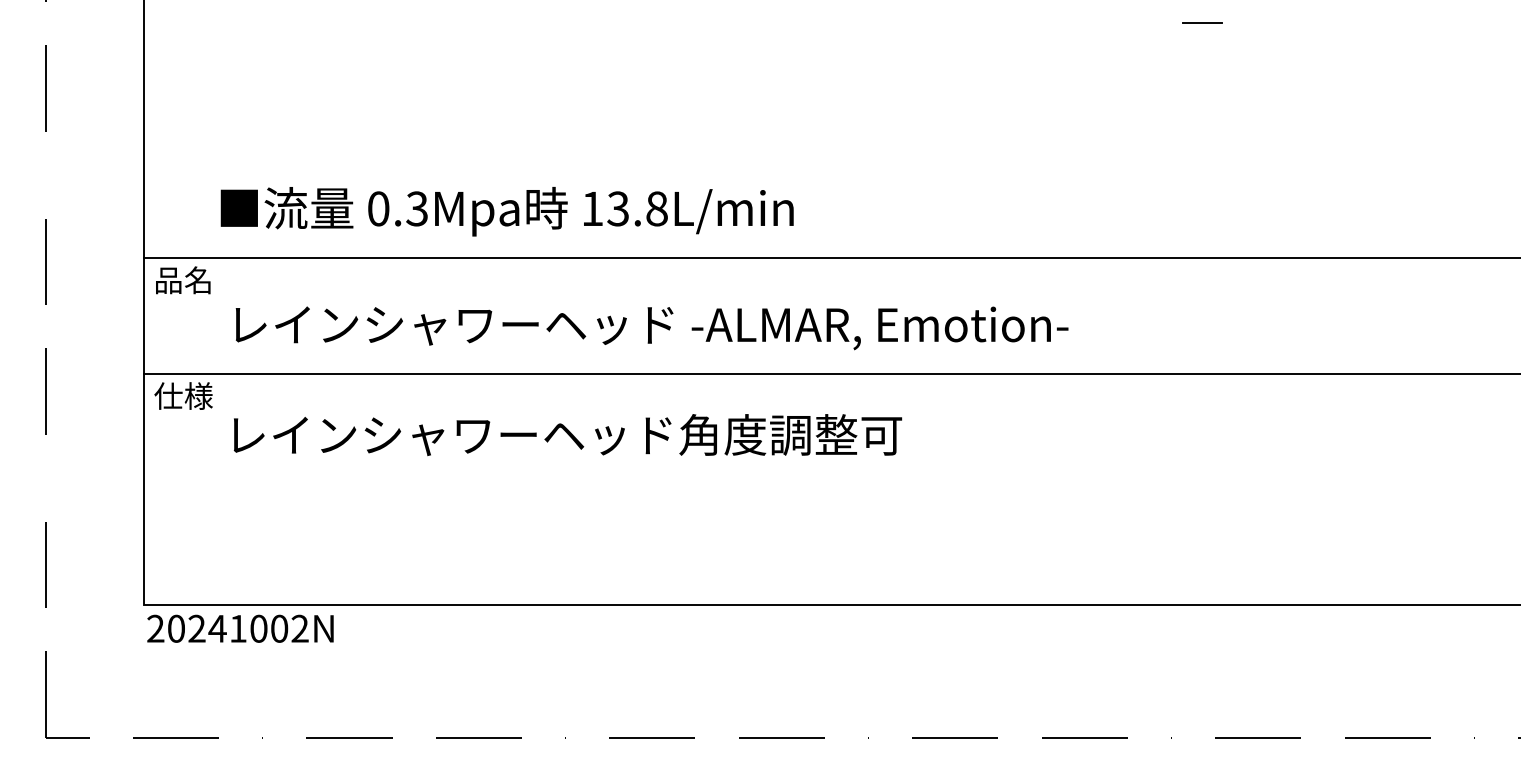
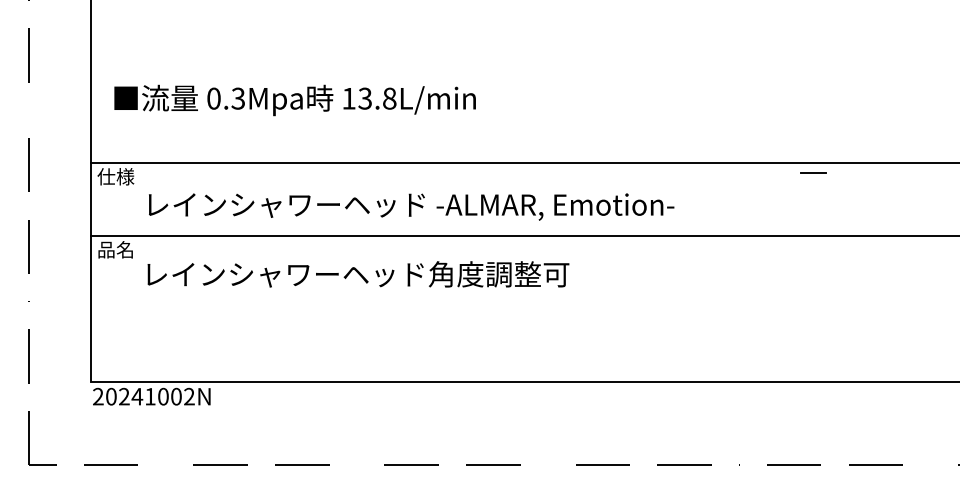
line: (1203, 23) -> (813, 172), moved
text: (506, 211) -> (294, 100), moved
text: (182, 279) -> (115, 176), 品名 -> 仕様
text: (182, 395) -> (115, 249), 仕様 -> 品名

